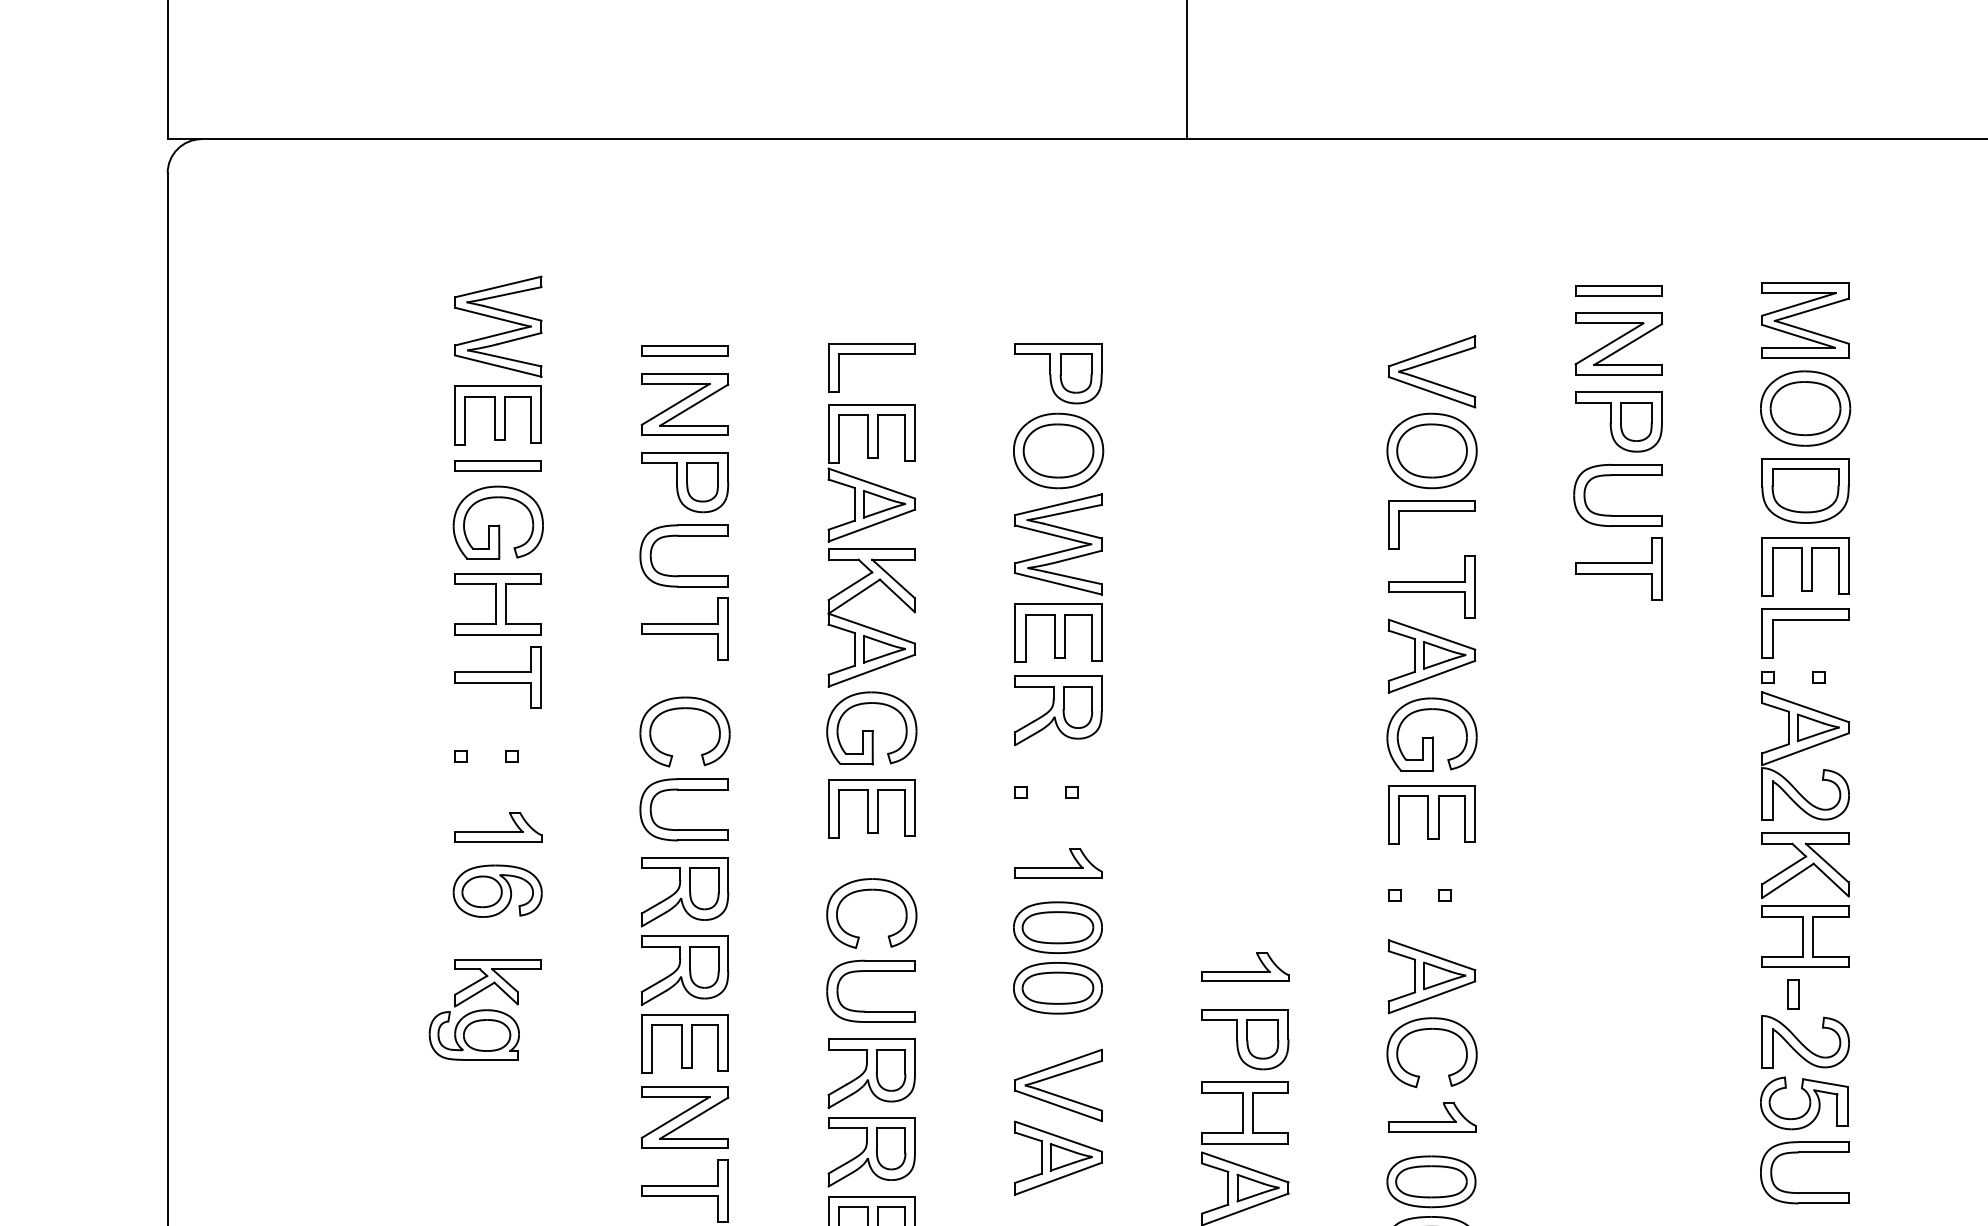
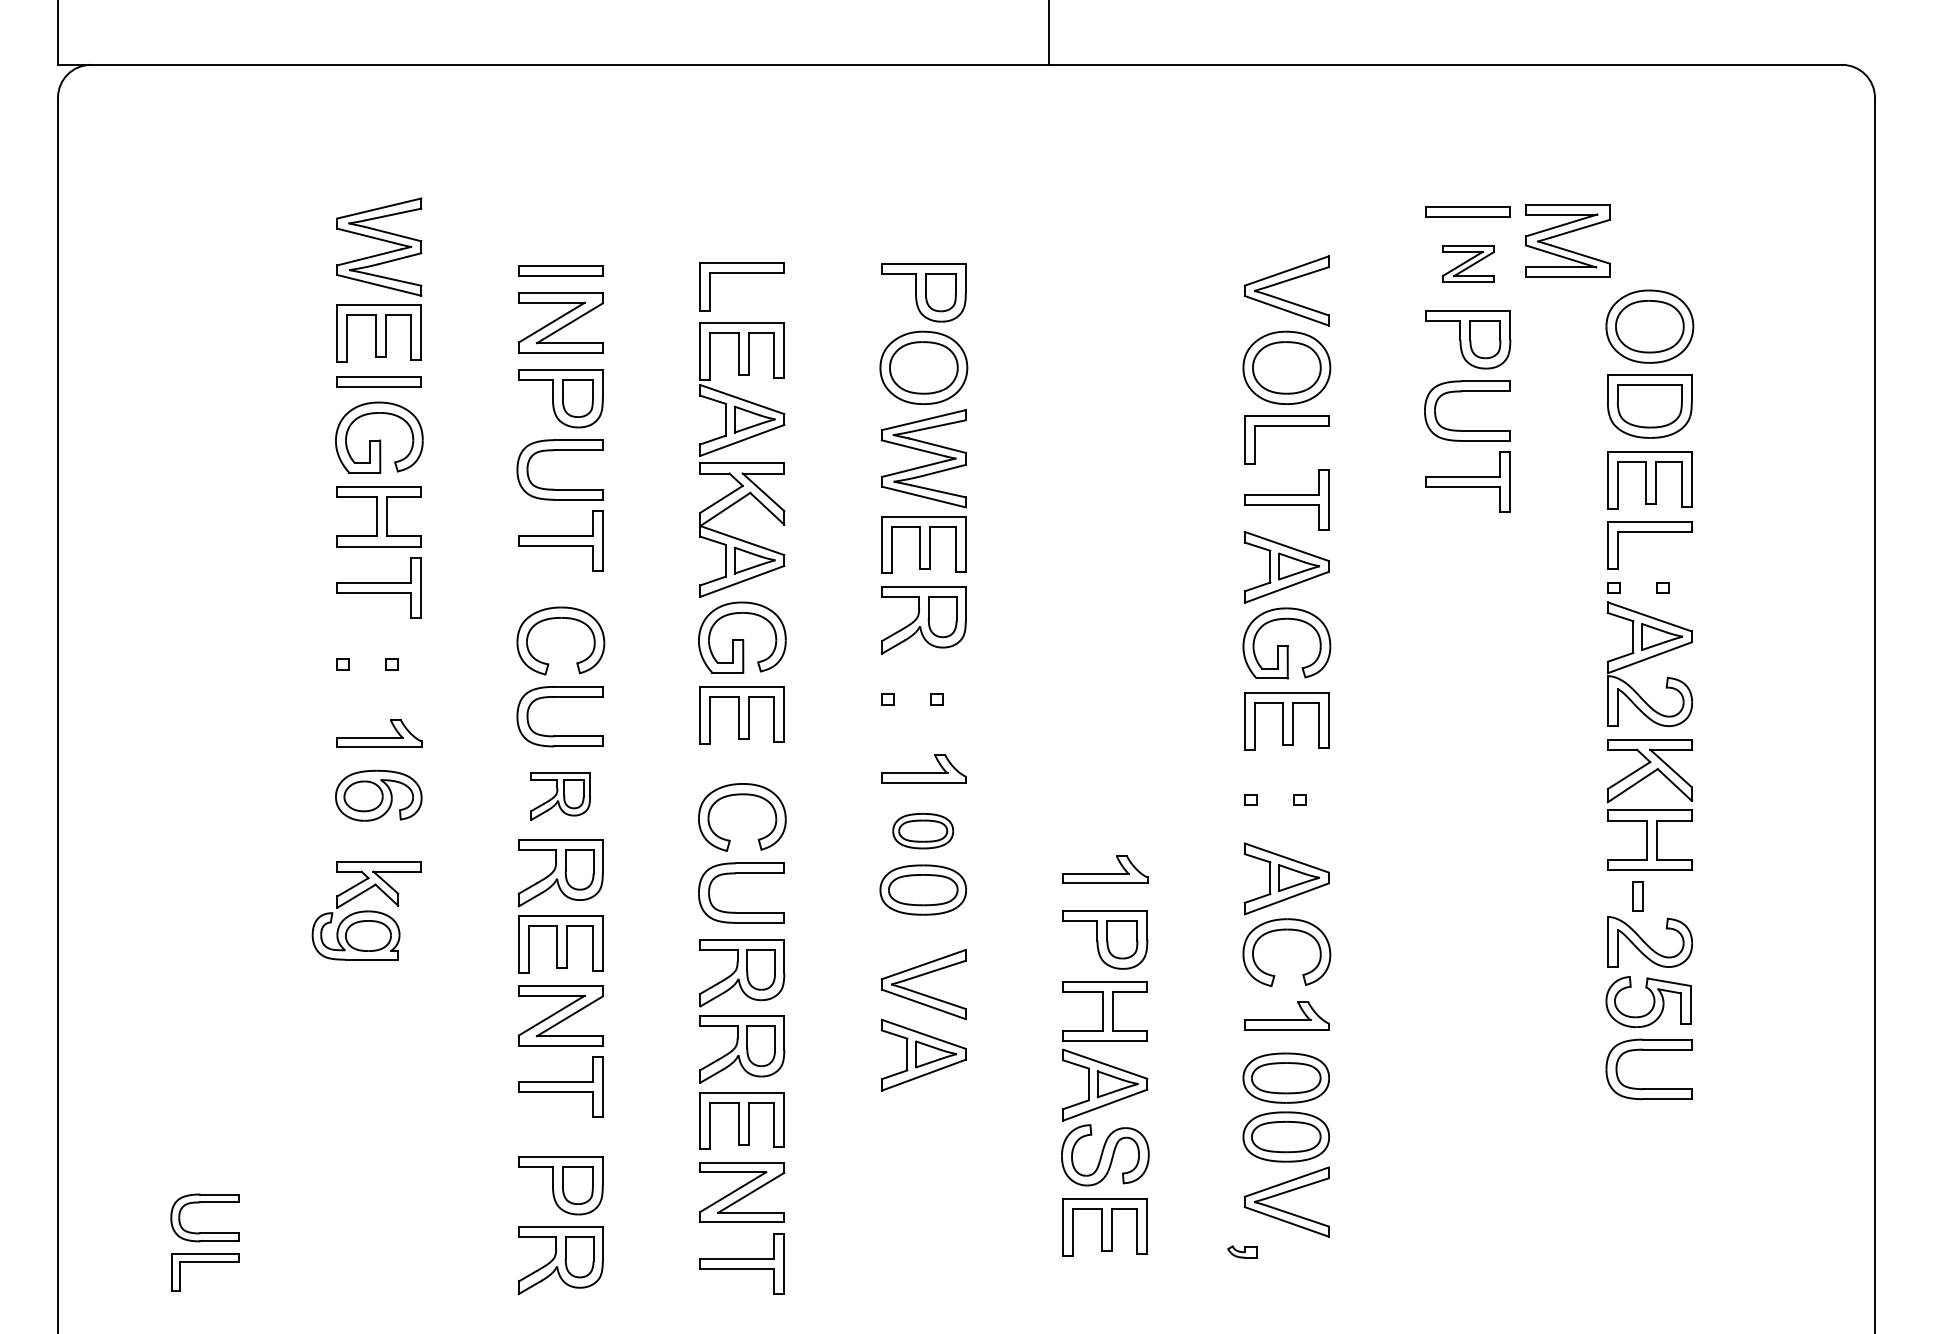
part: (1803, 313) -> (1565, 234), moved
part: (1618, 343) -> (1468, 263), size x0.6
part: (684, 891) -> (560, 796), size x0.7
part: (1057, 926) -> (922, 830), size x0.7

